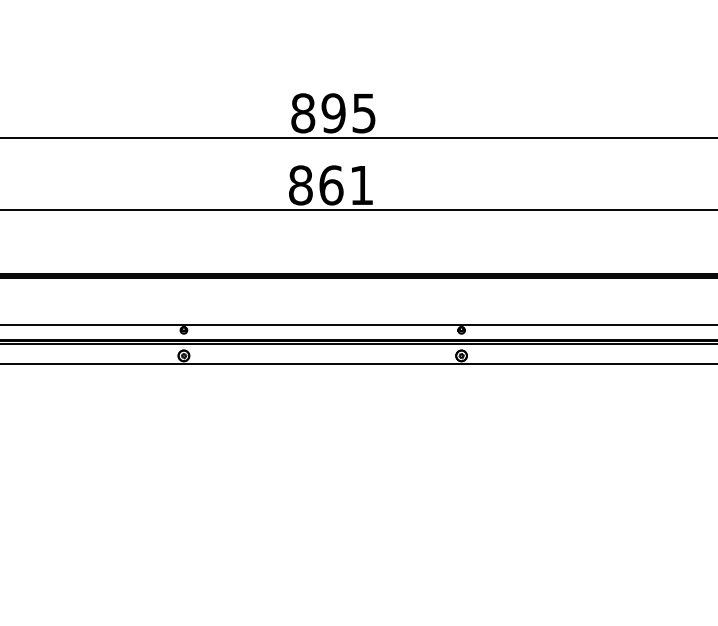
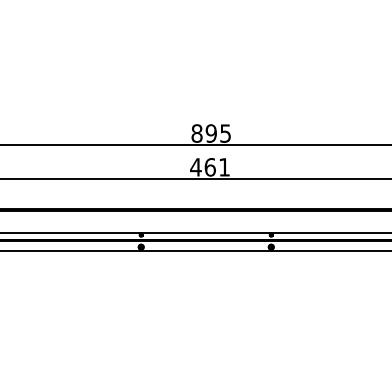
text: (299, 185) -> (195, 167), 861 -> 461

